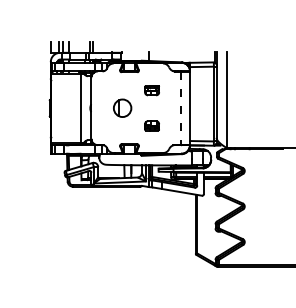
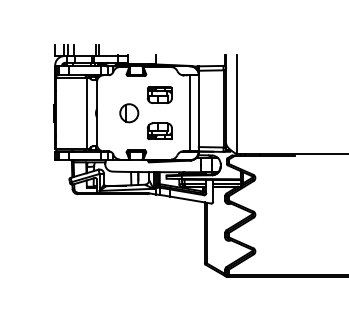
part: (151, 90) -> (159, 94), size x1.67
line: (180, 108) -> (189, 113), dashed -> solid
part: (151, 125) -> (159, 131), size x1.67

